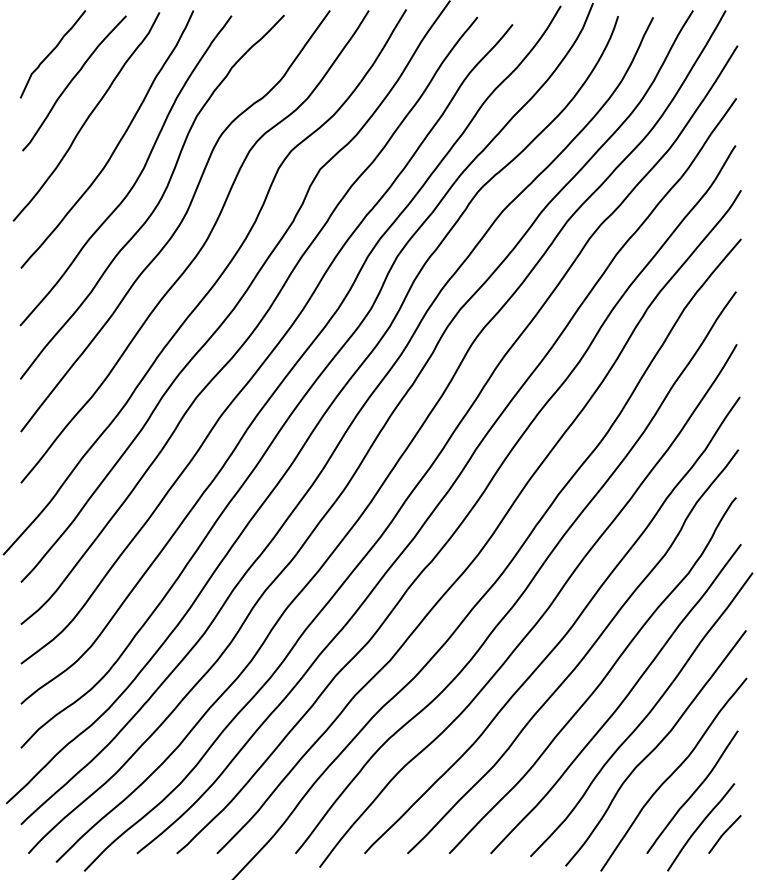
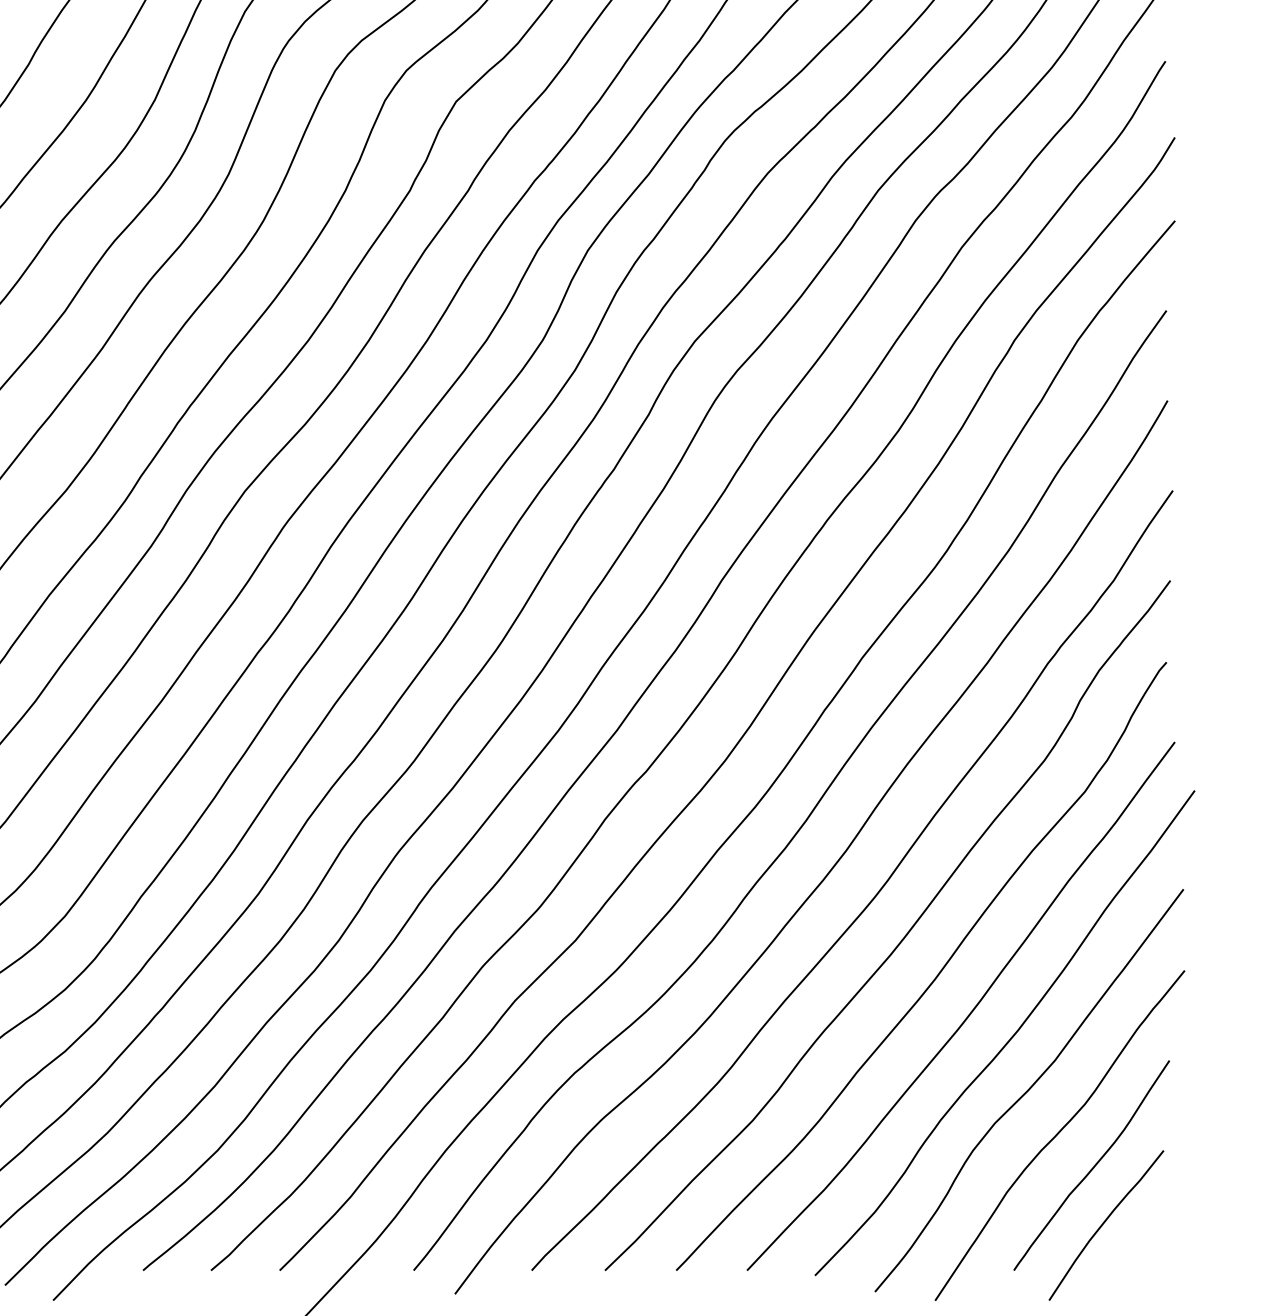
line: (724, 834) -> (1146, 1237), removed

